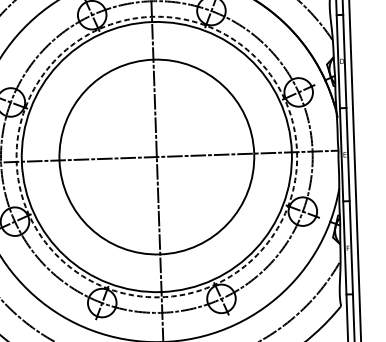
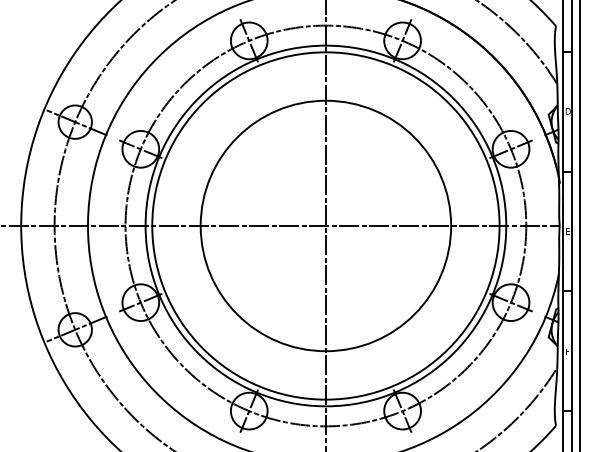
circle: (156, 156) -> (325, 225), dashed -> solid

